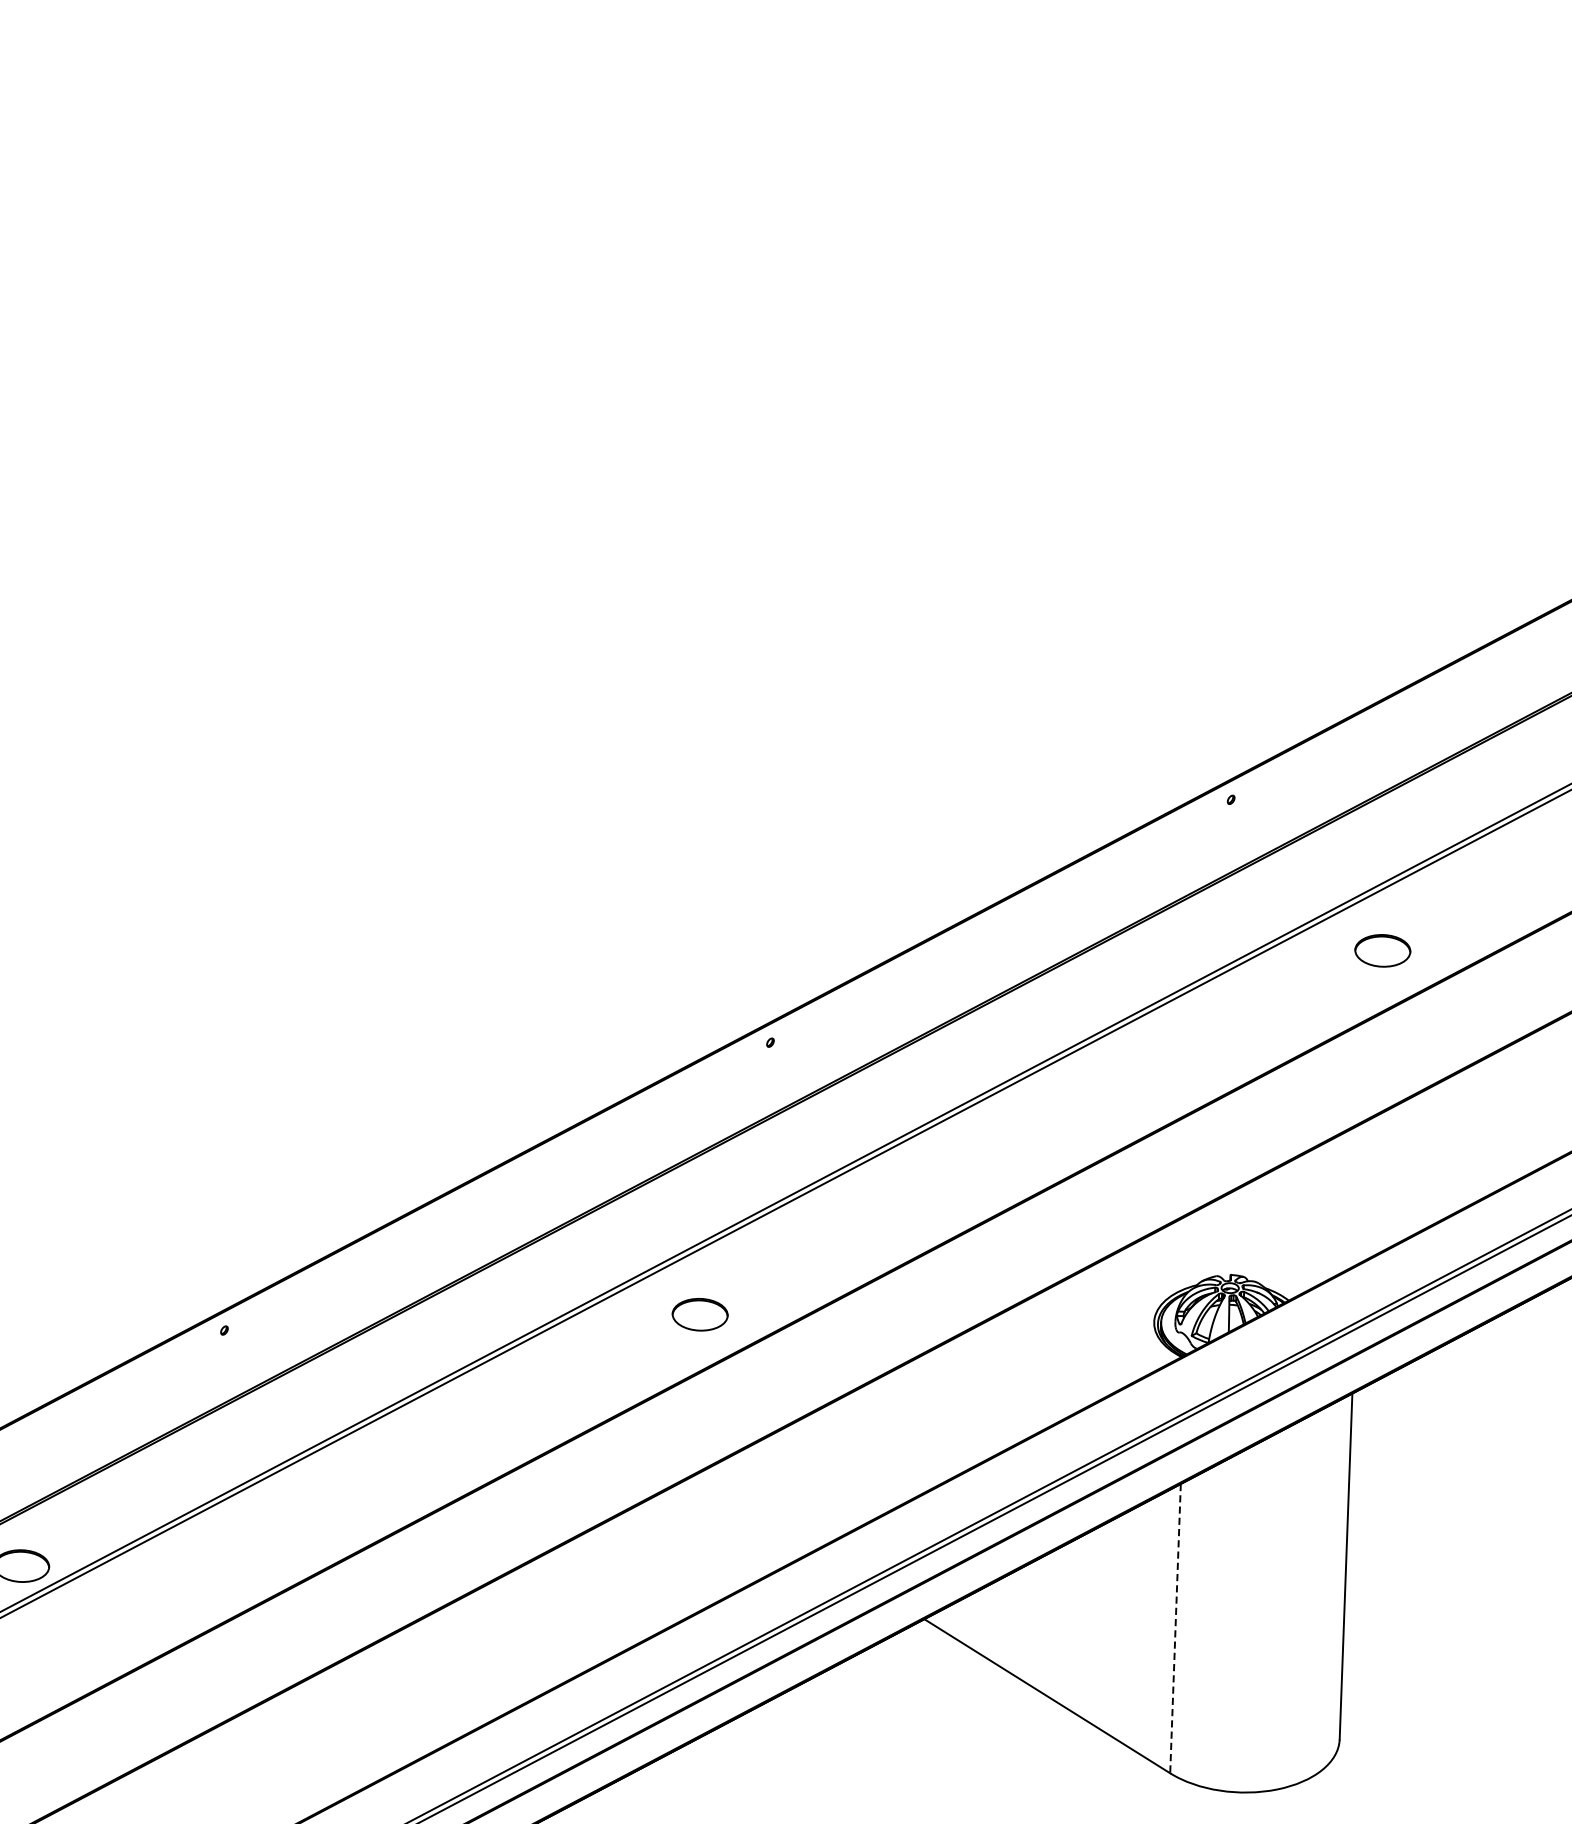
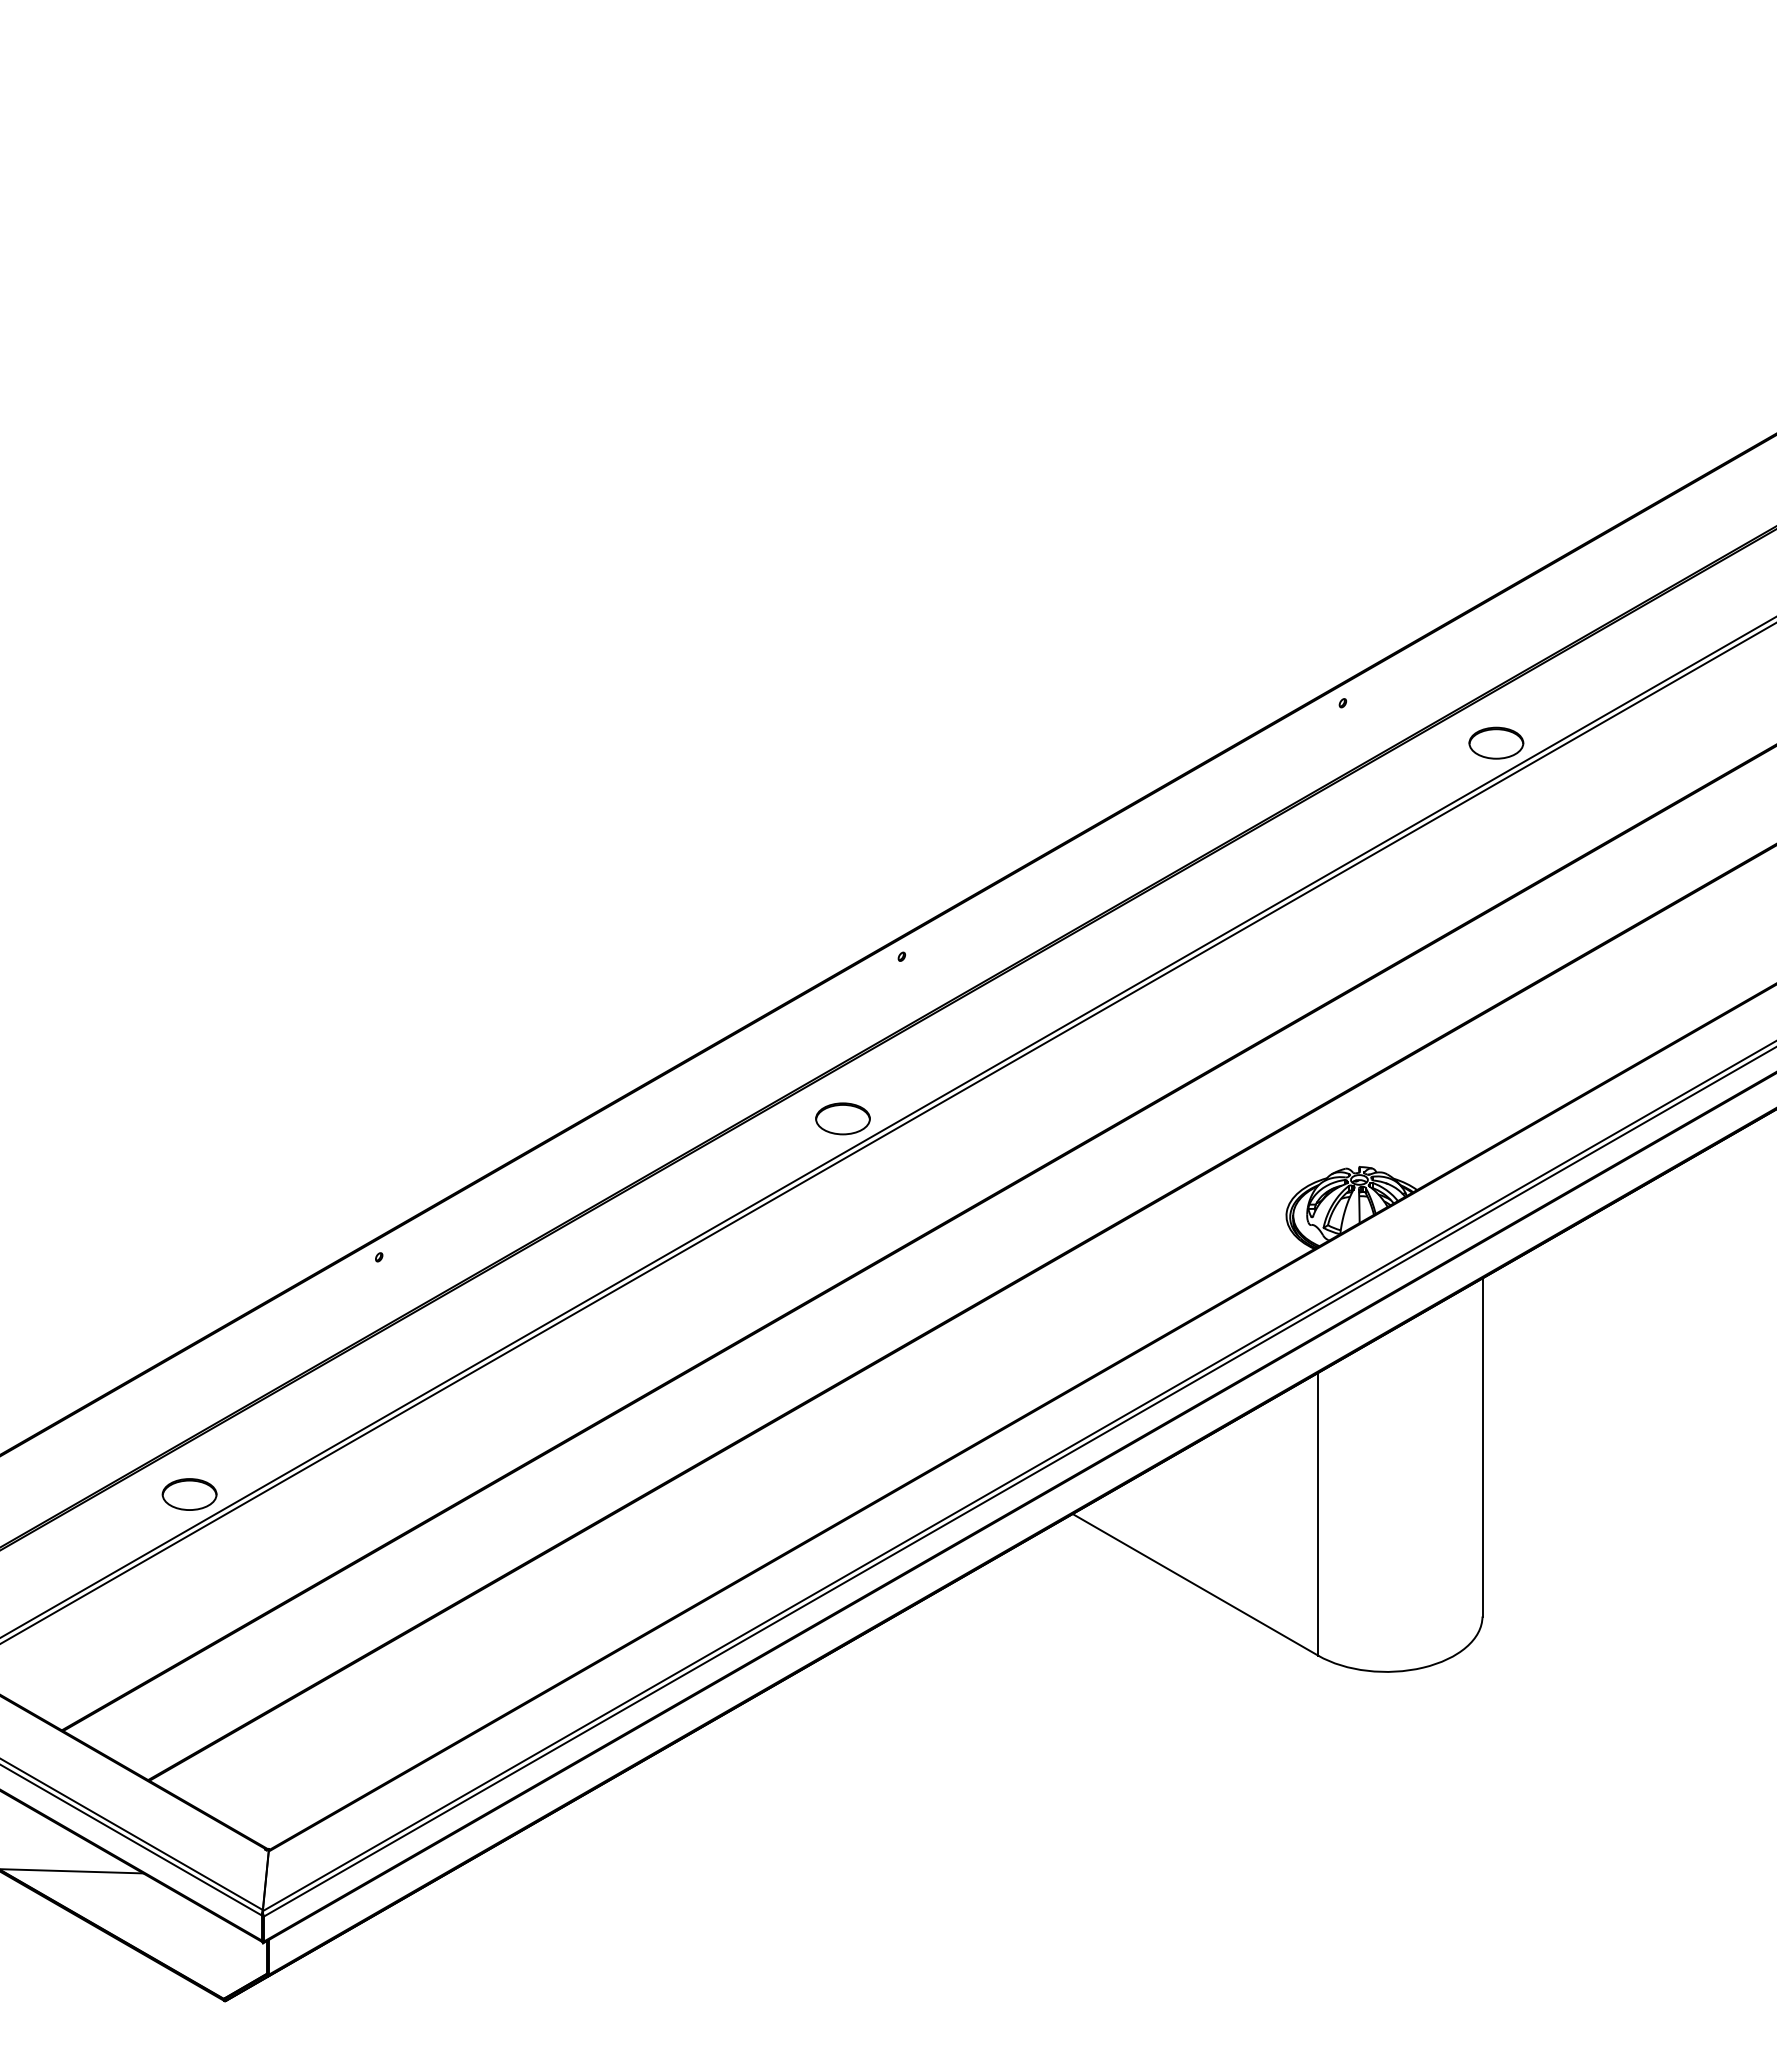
part: (1382, 950) -> (1496, 742), moved
part: (699, 1314) -> (842, 1118), moved
line: (1175, 1628) -> (1318, 1514), dashed -> solid

